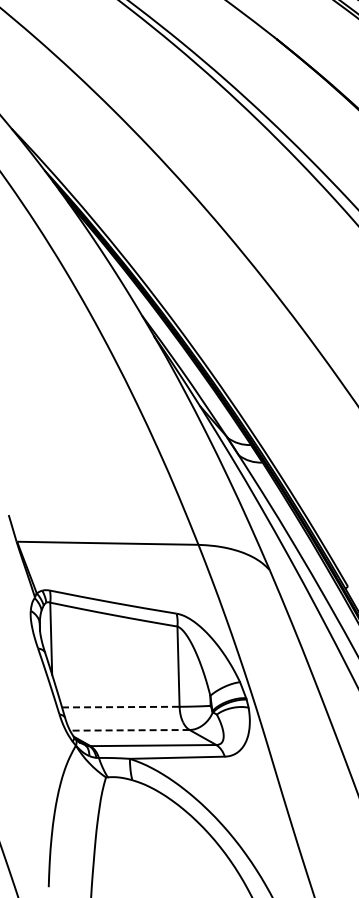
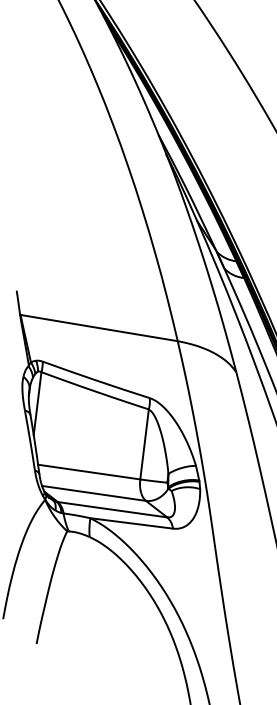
line: (120, 707) -> (88, 472), dashed -> solid
line: (129, 730) -> (93, 493), dashed -> solid

